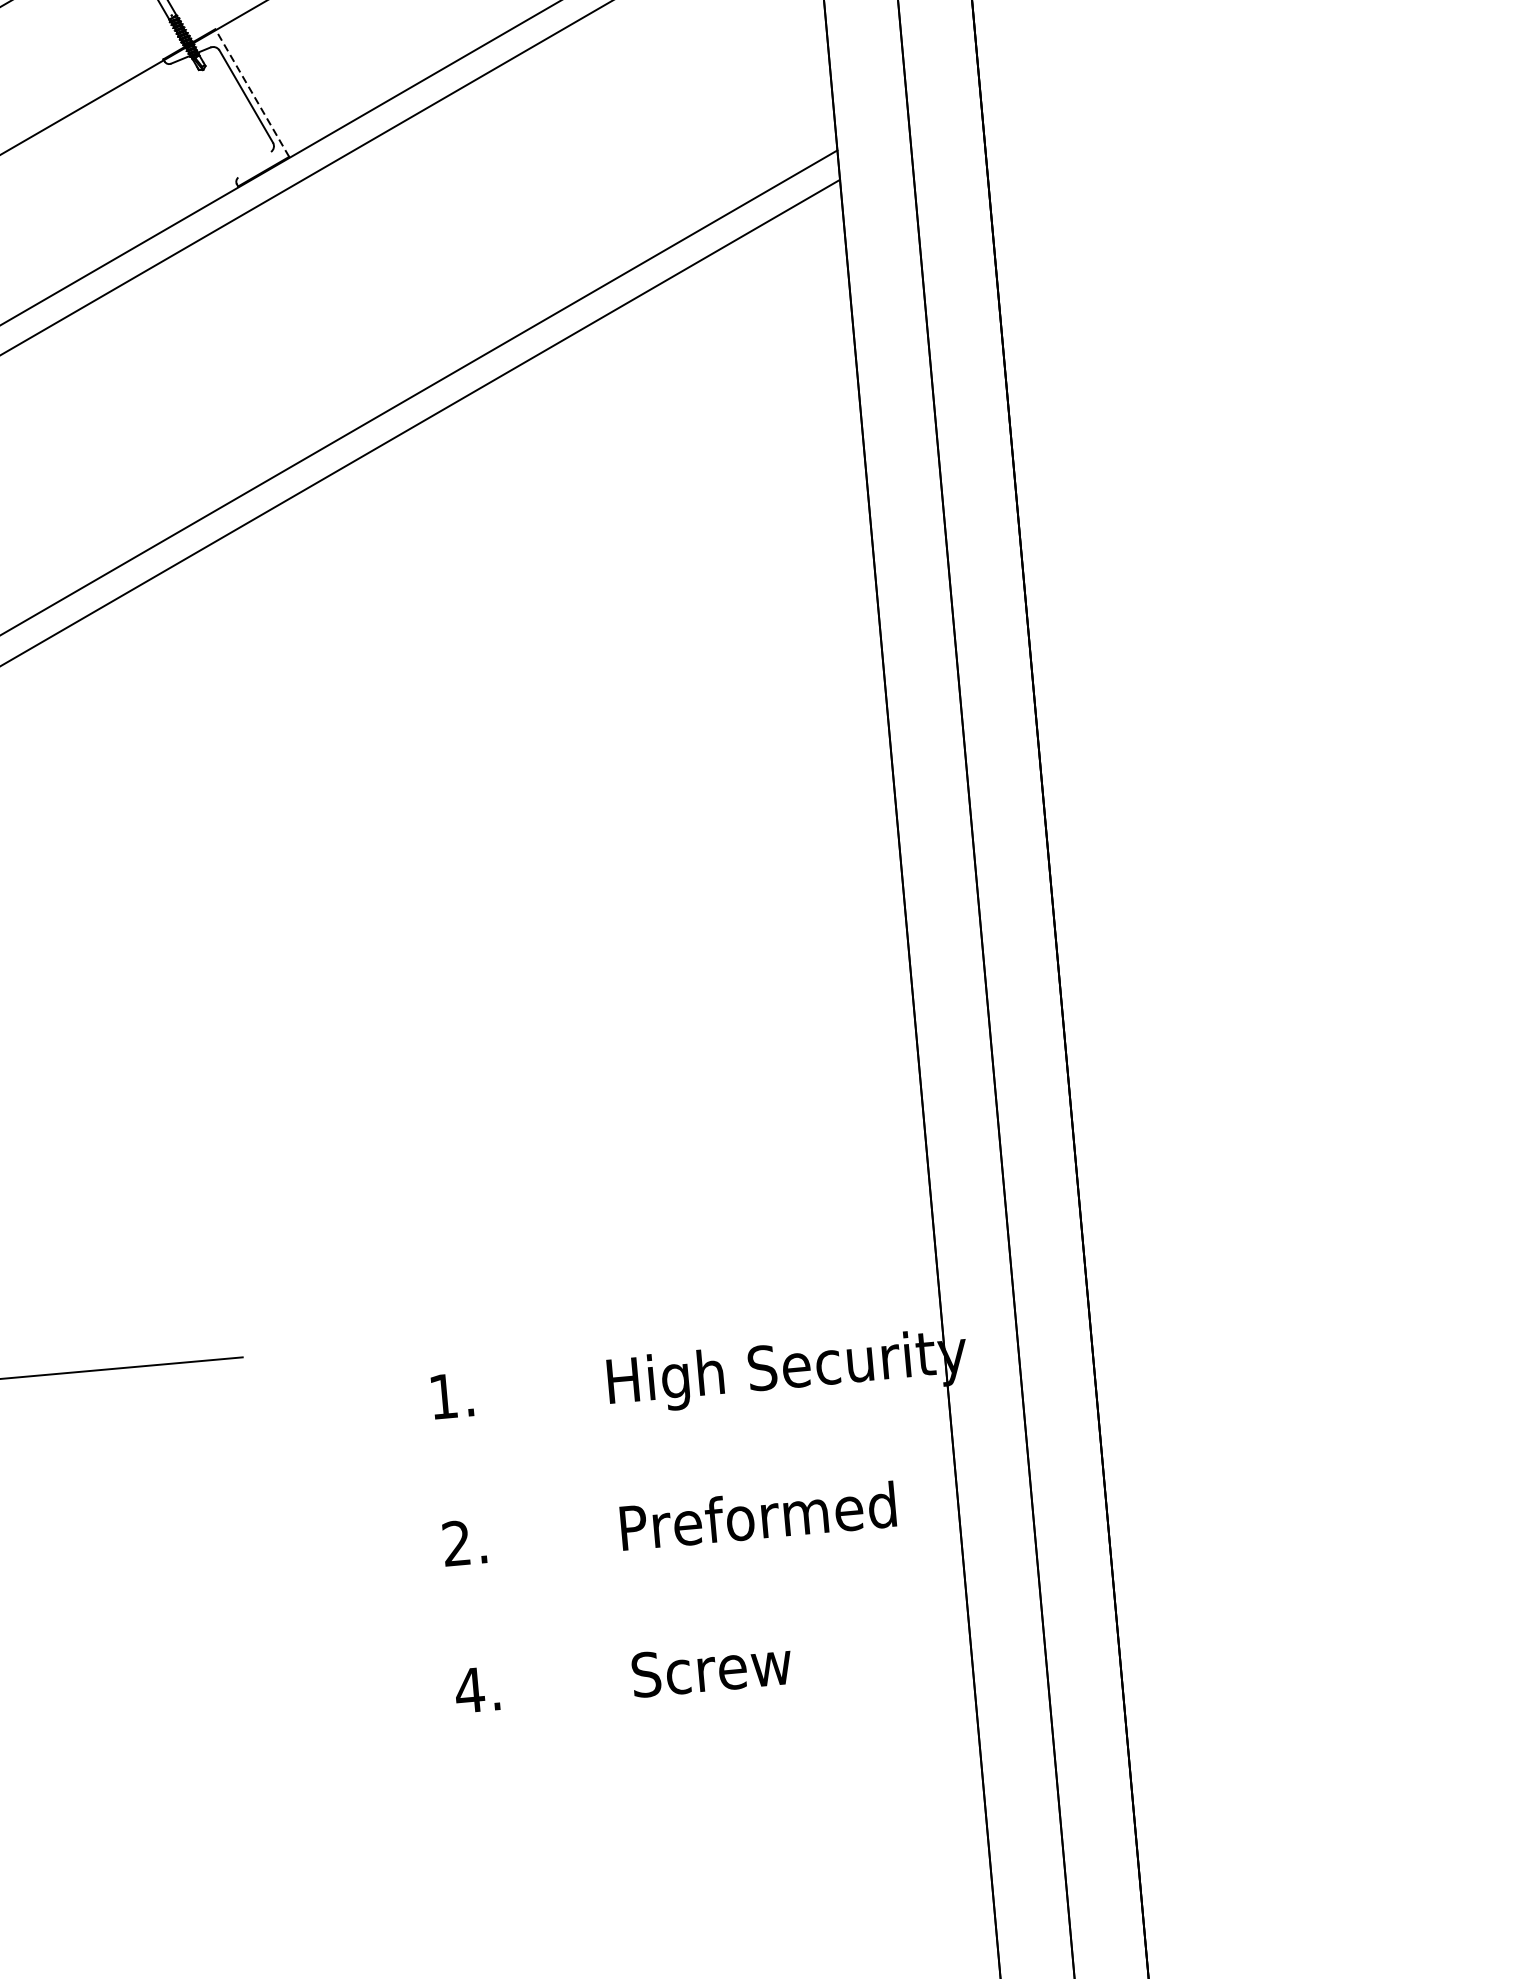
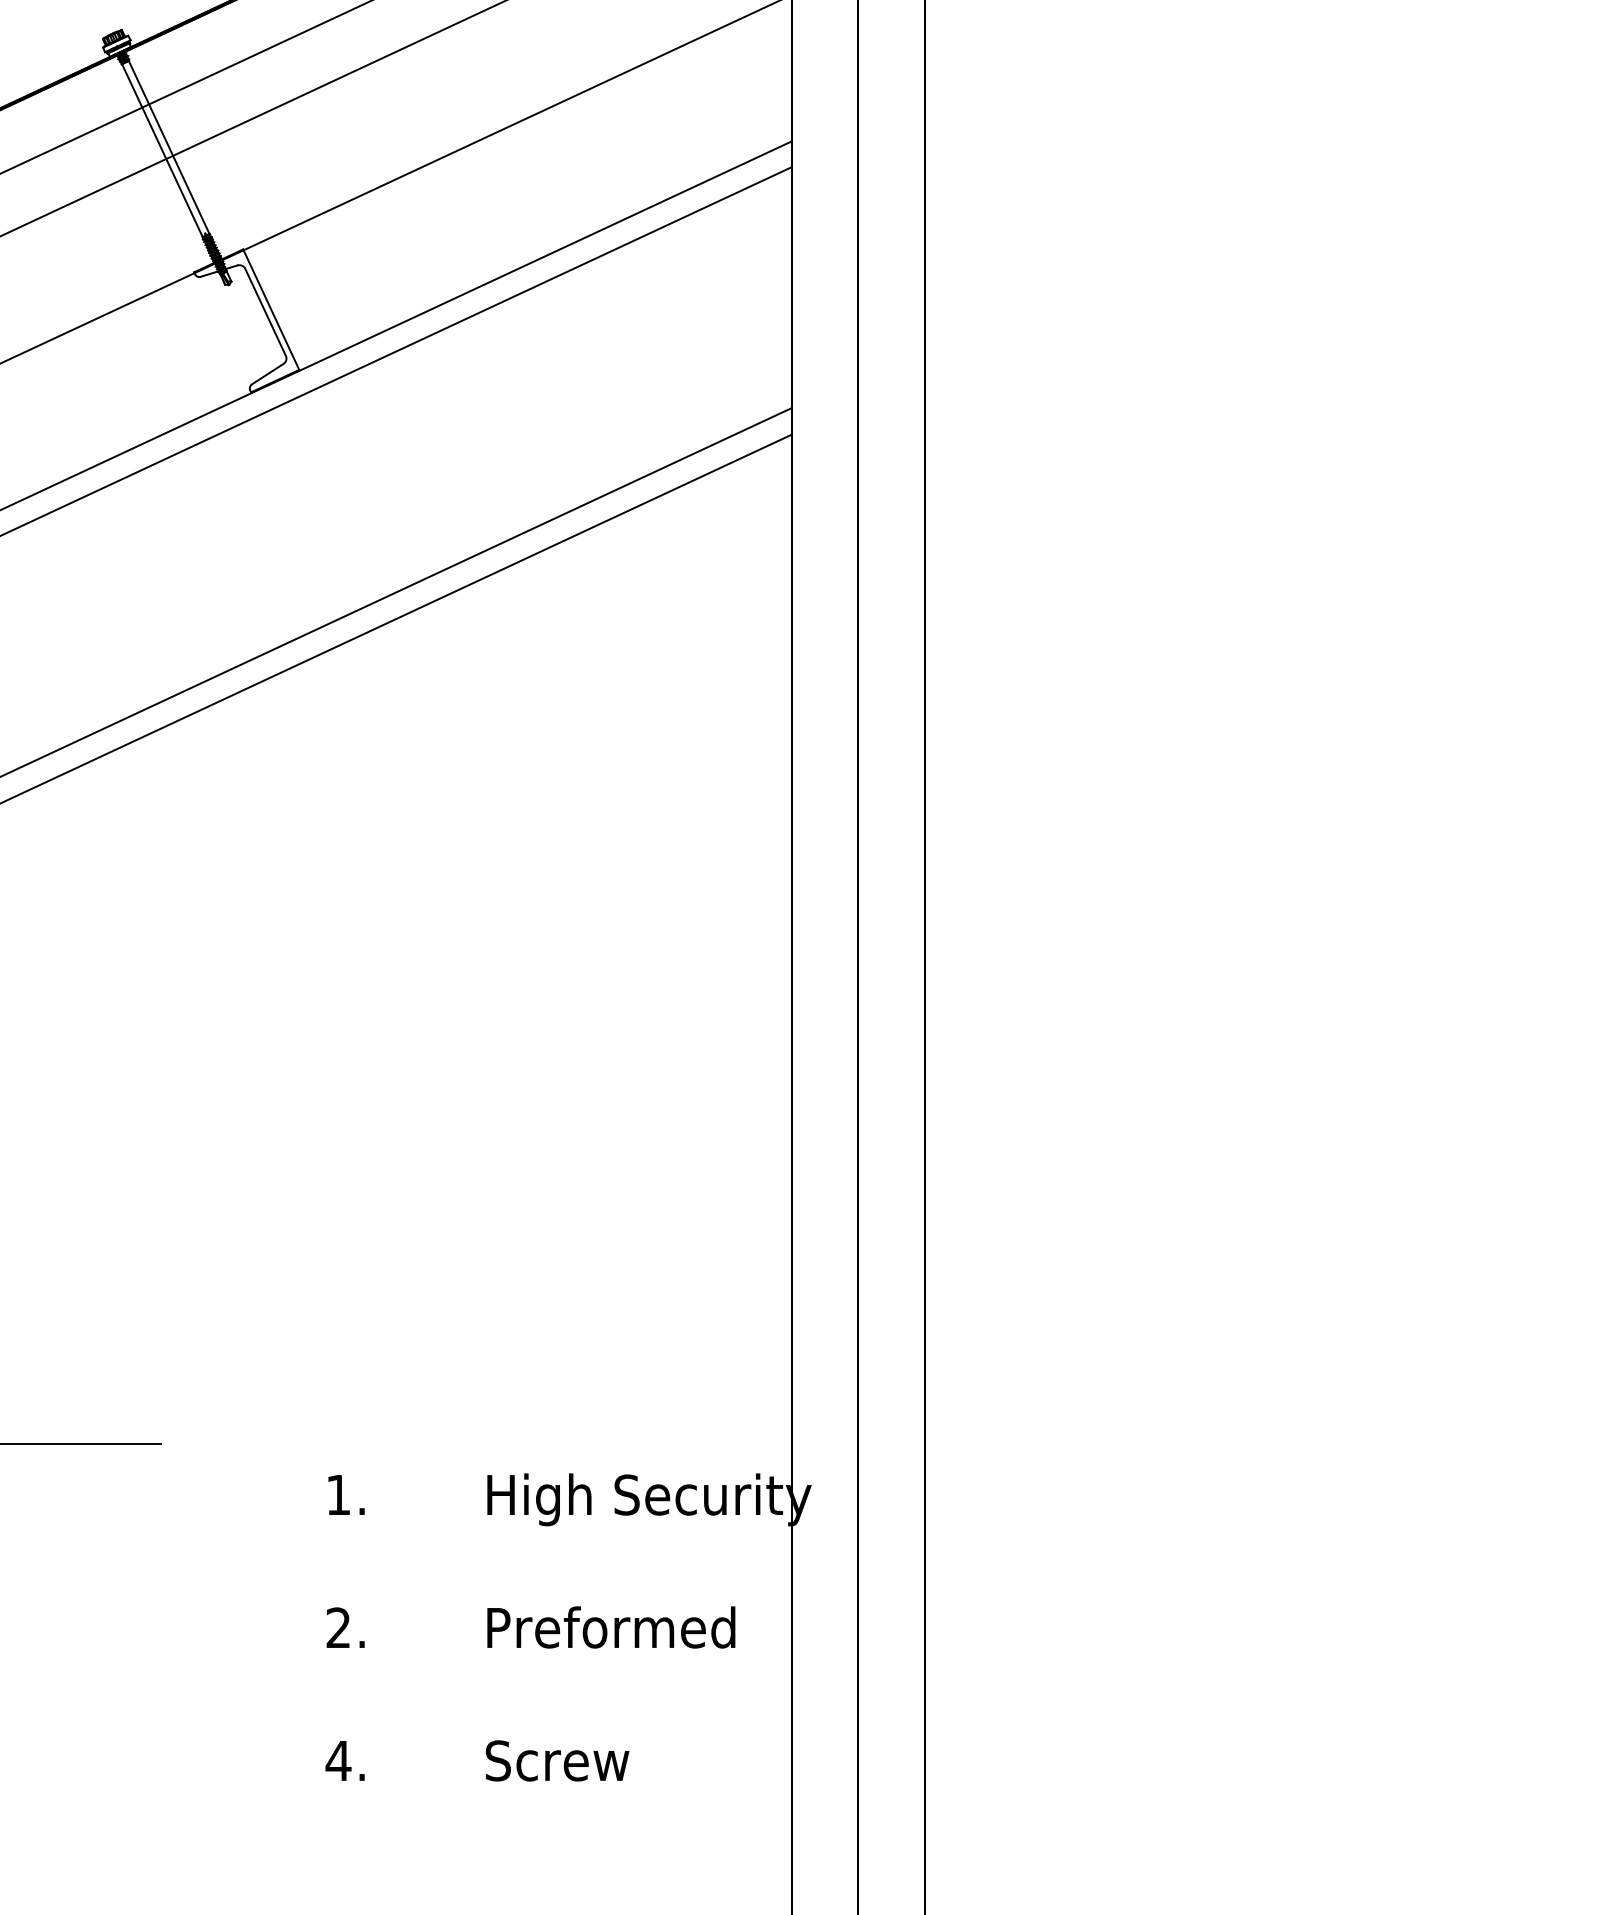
line: (252, 92) -> (271, 309), dashed -> solid
line: (254, 165) -> (267, 374), added

